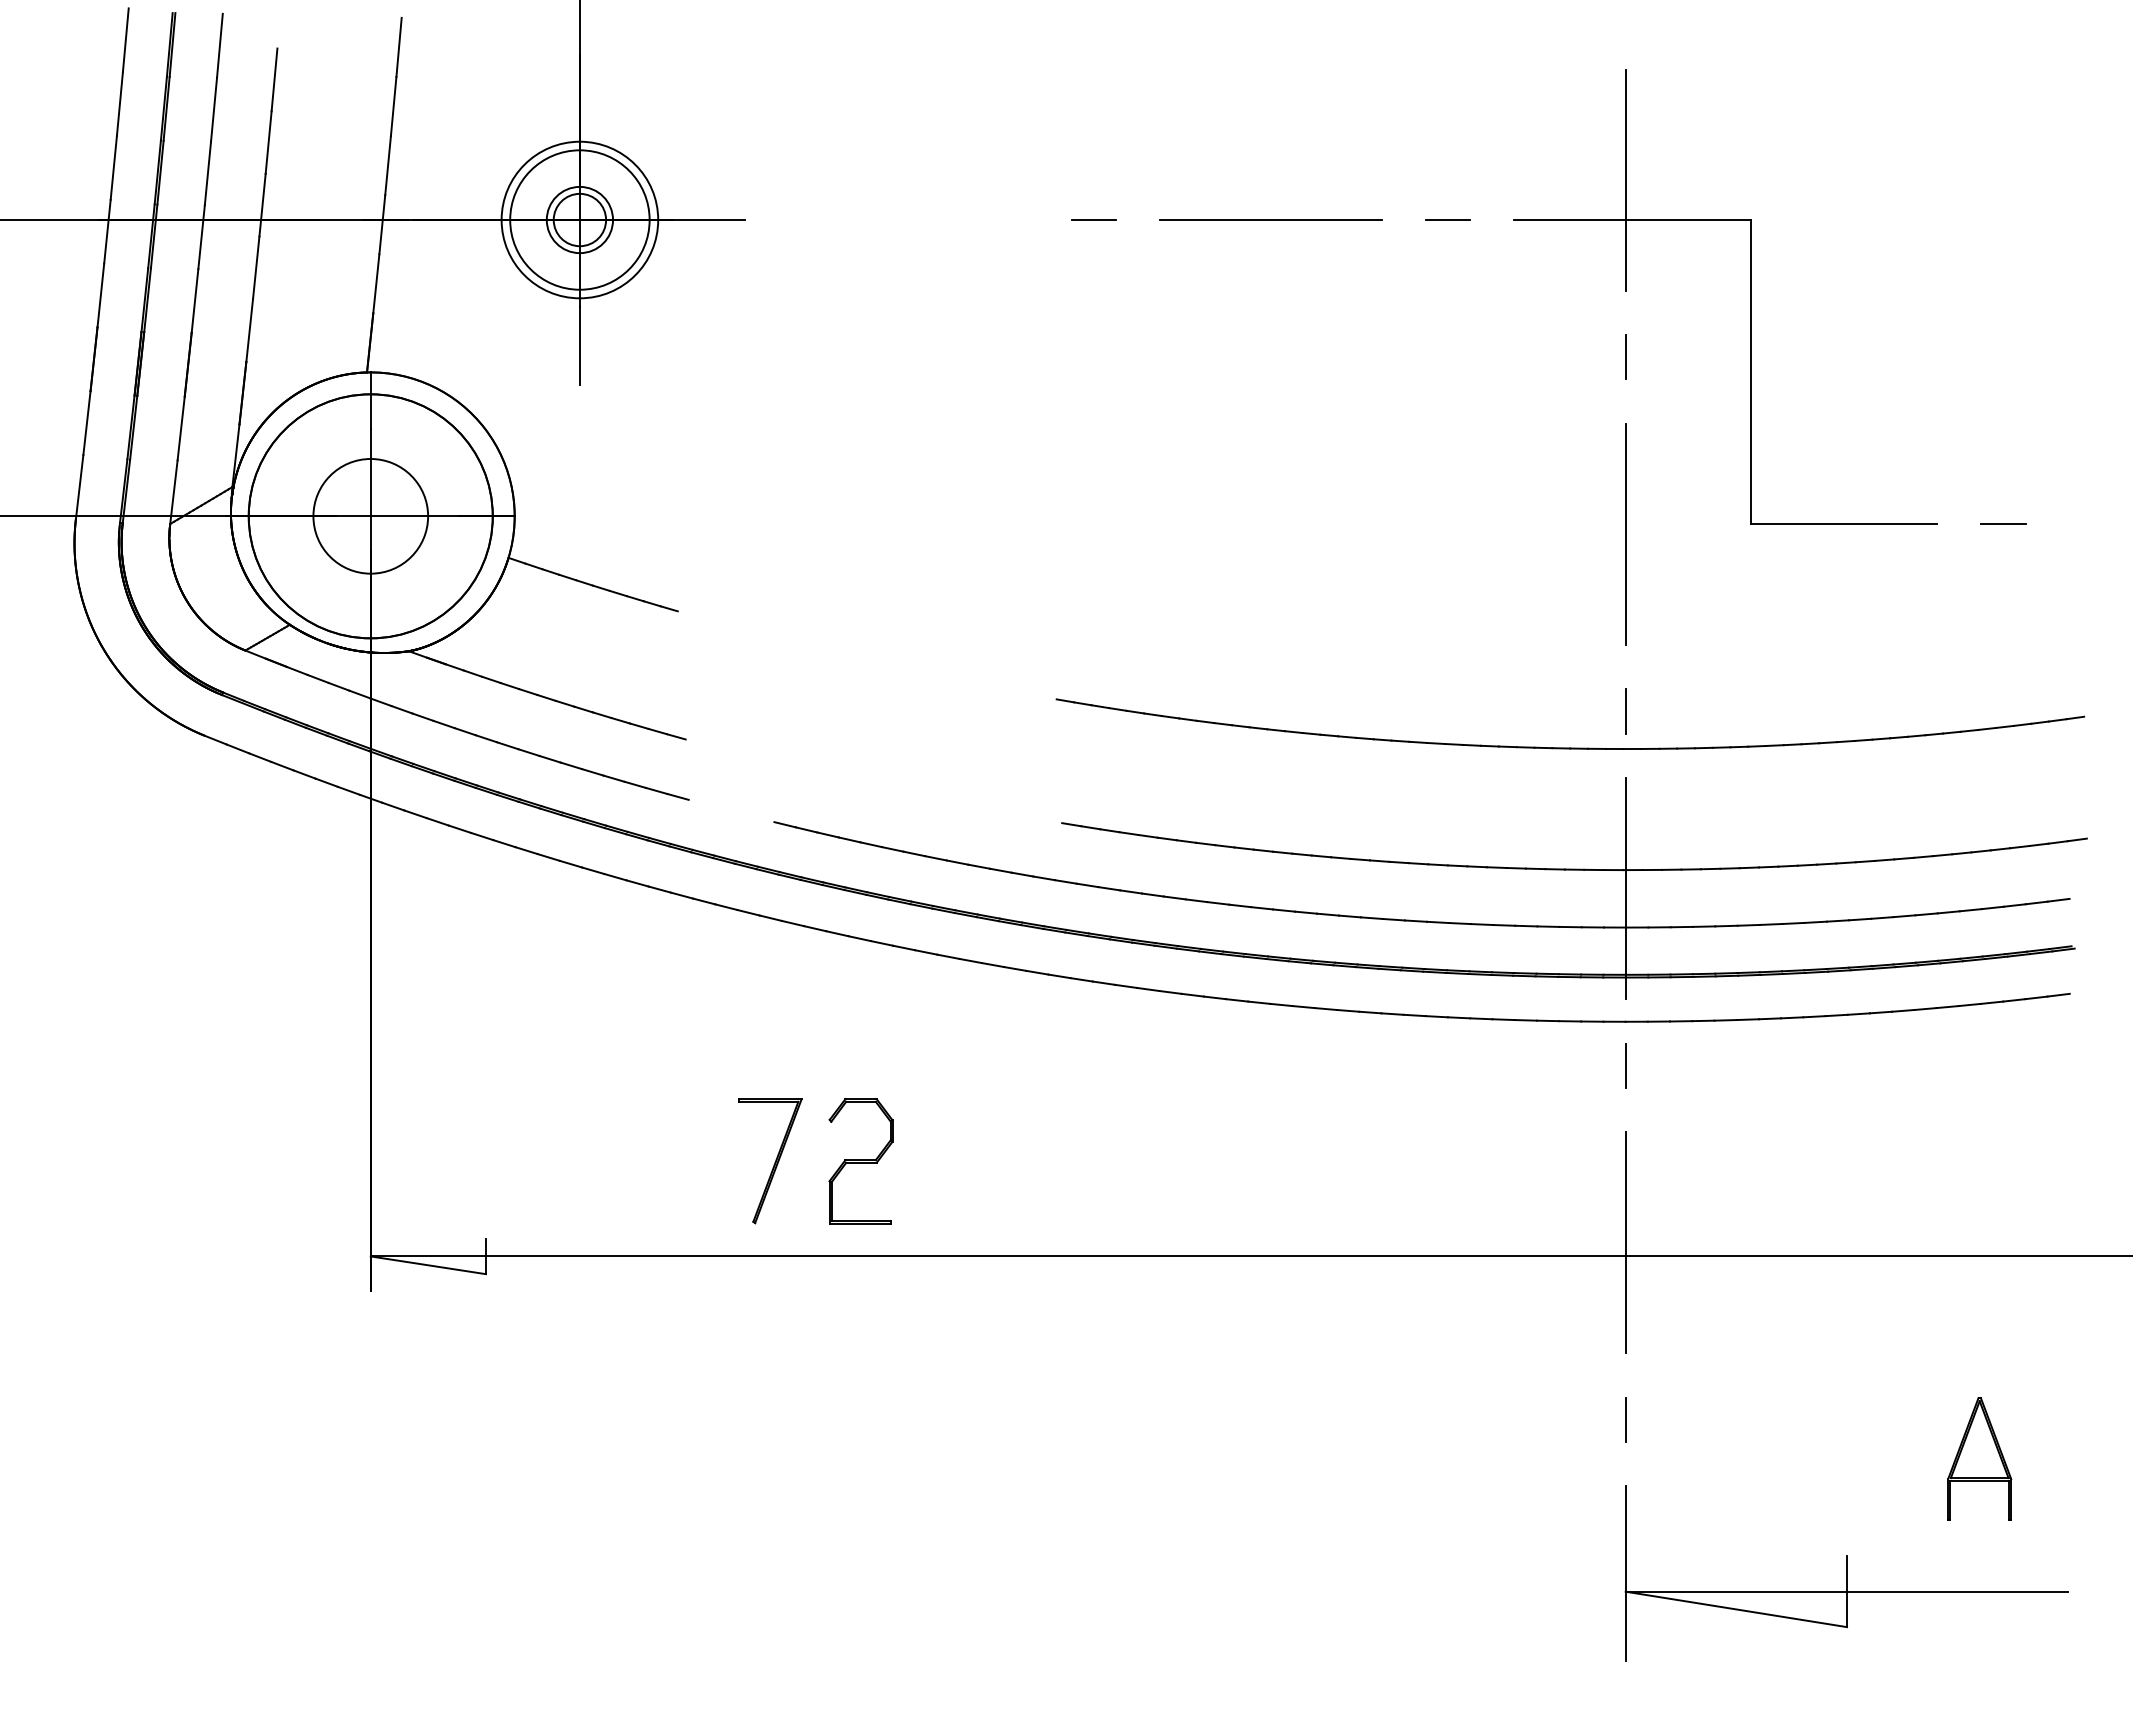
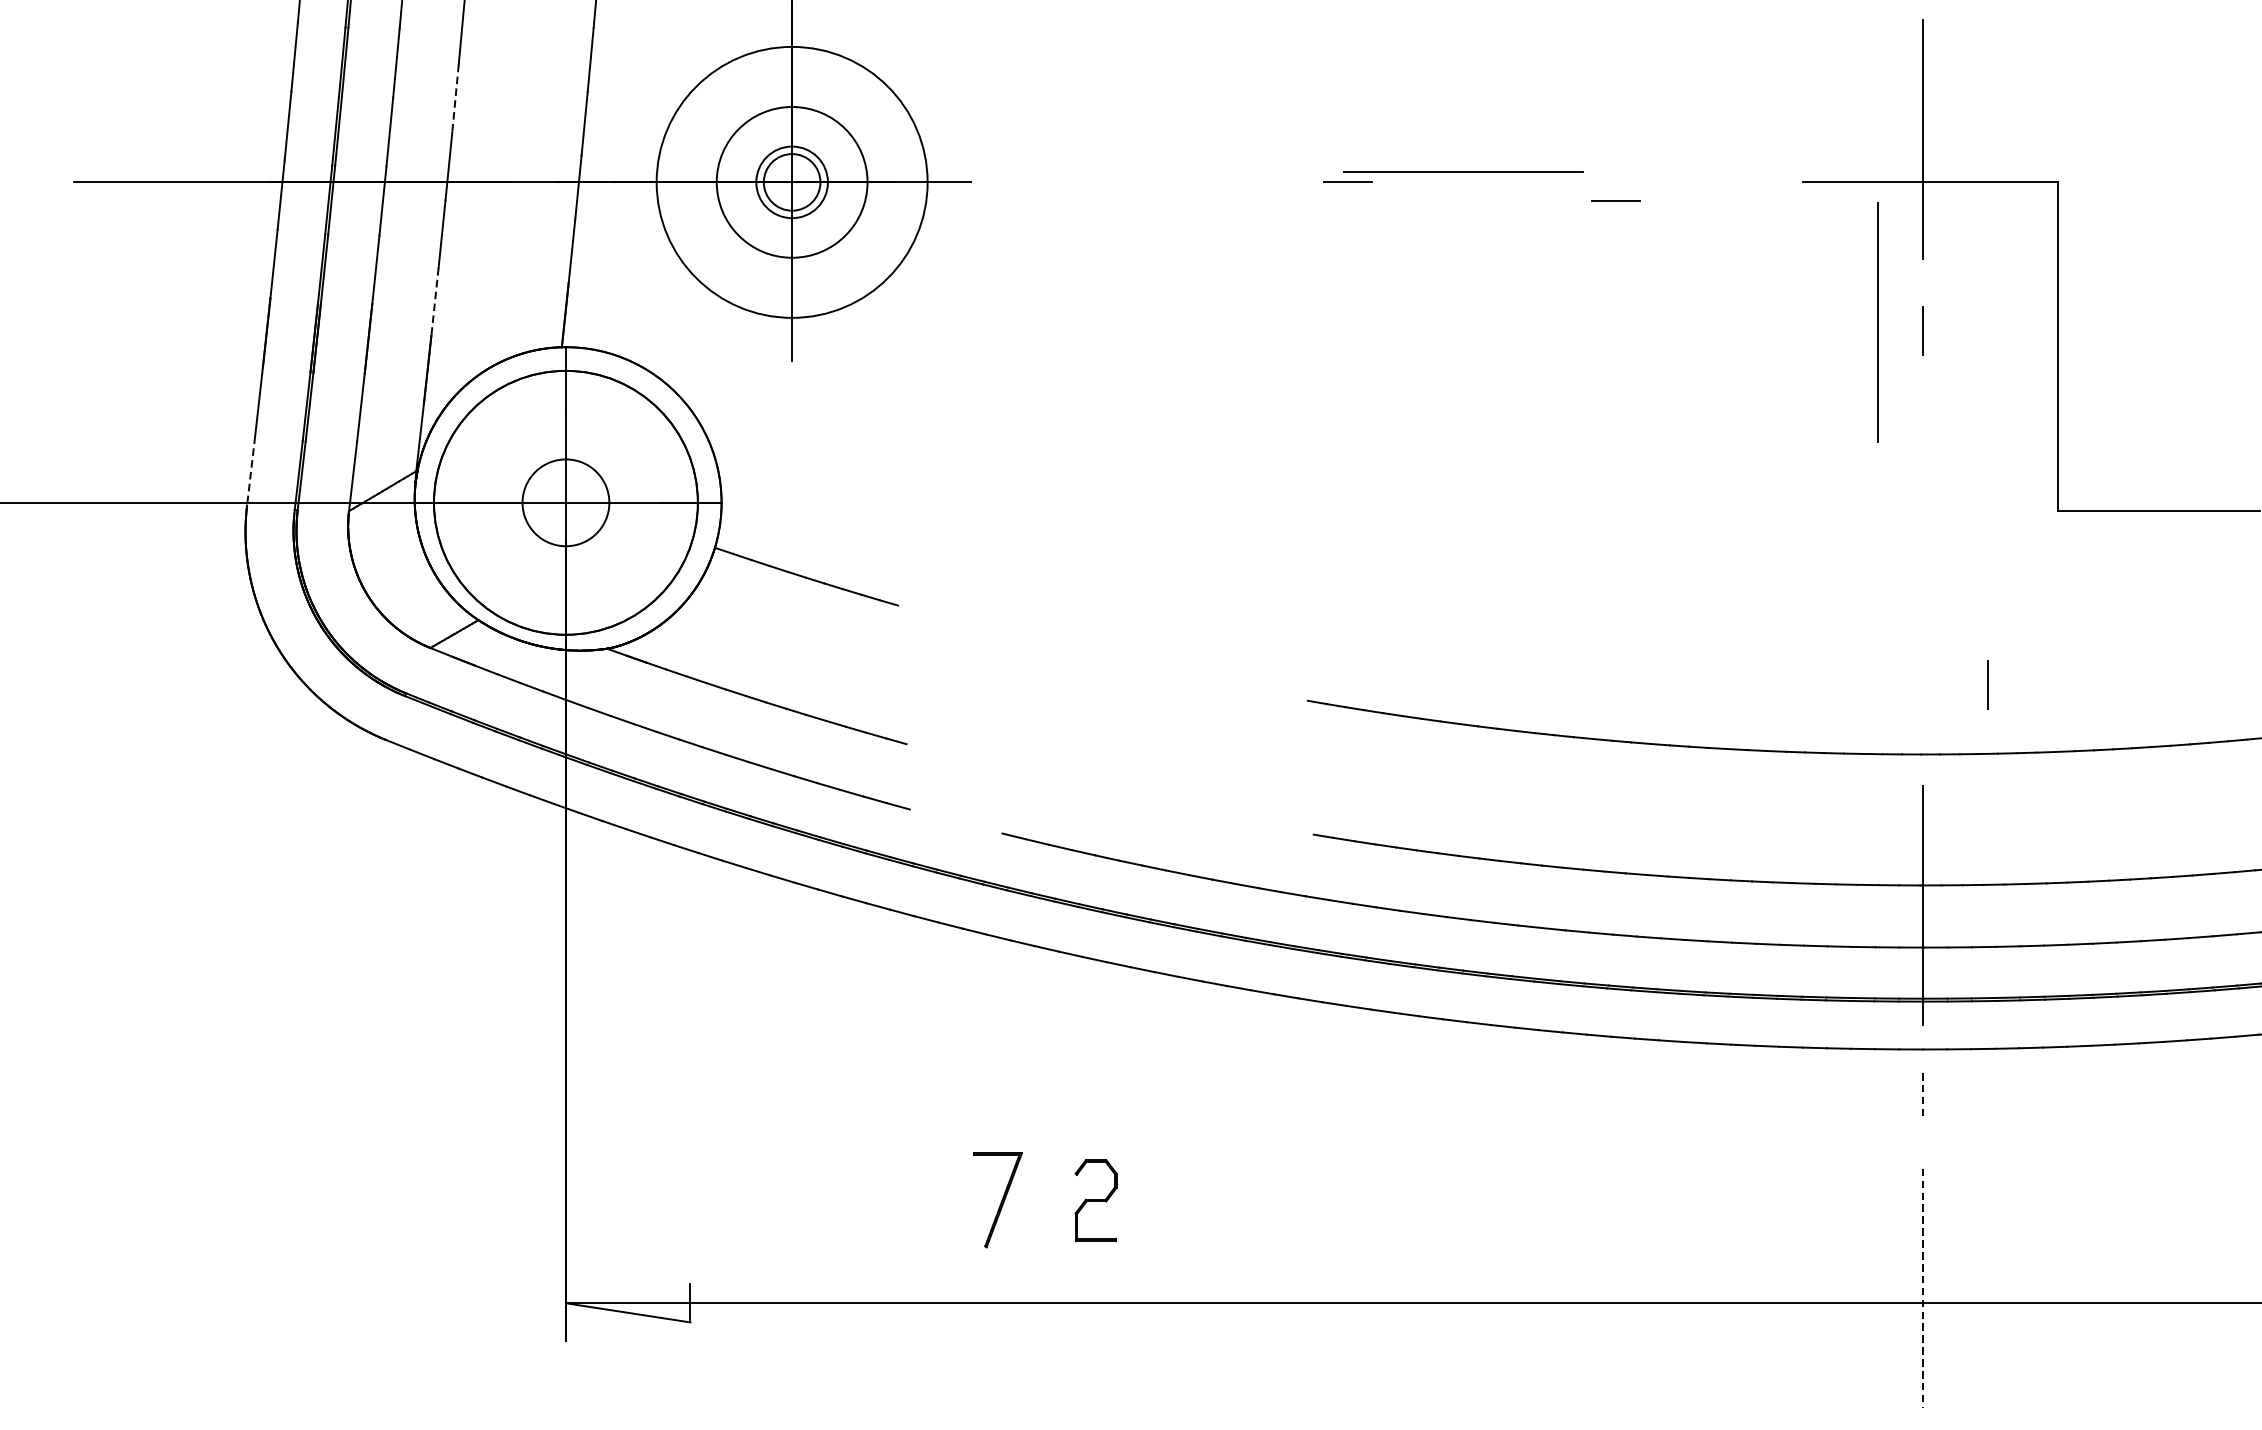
line: (268, 143) -> (455, 99), solid -> dashed
circle: (579, 219) -> (791, 181), size x1.6
line: (1270, 219) -> (1463, 170), moved
line: (1447, 219) -> (1615, 200), moved
line: (249, 331) -> (434, 302), solid -> dashed
line: (79, 487) -> (250, 471), solid -> dashed
circle: (370, 515) -> (565, 501), size x0.7
line: (1625, 534) -> (1877, 322), moved
line: (1625, 711) -> (1987, 684), moved
line: (1625, 1066) -> (1922, 1097), solid -> dashed
part: (770, 1161) -> (998, 1200), size x0.7
part: (860, 1161) -> (1095, 1200), size x0.6
line: (1625, 1242) -> (1922, 1288), solid -> dashed

